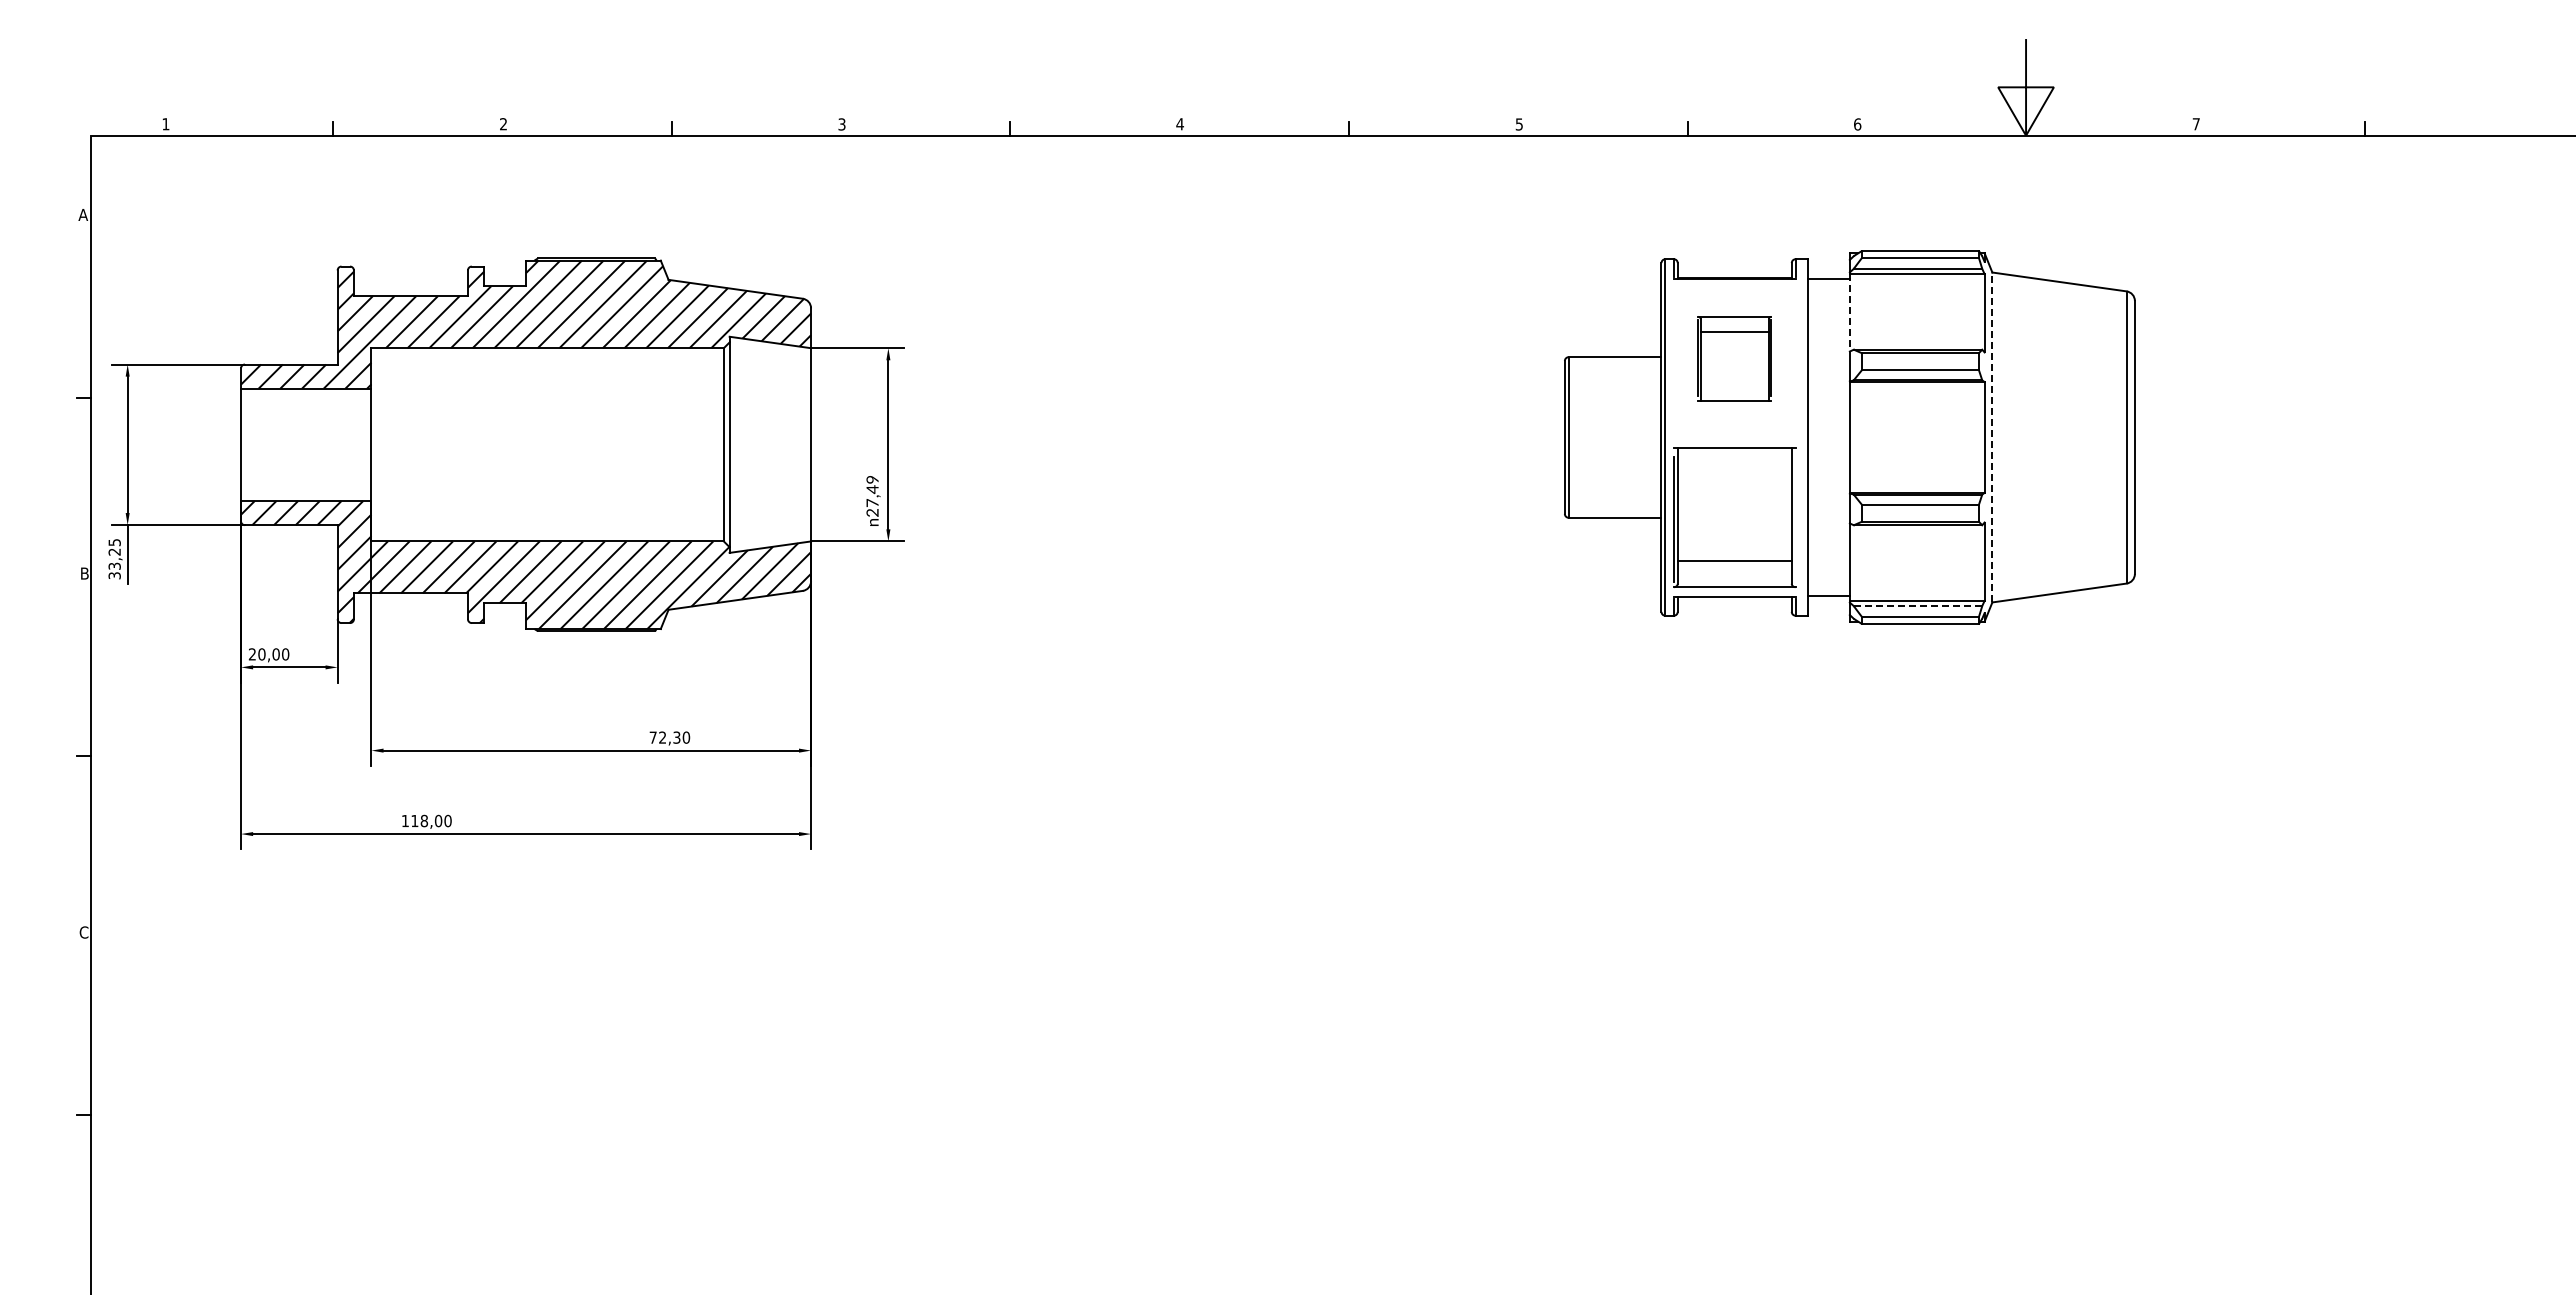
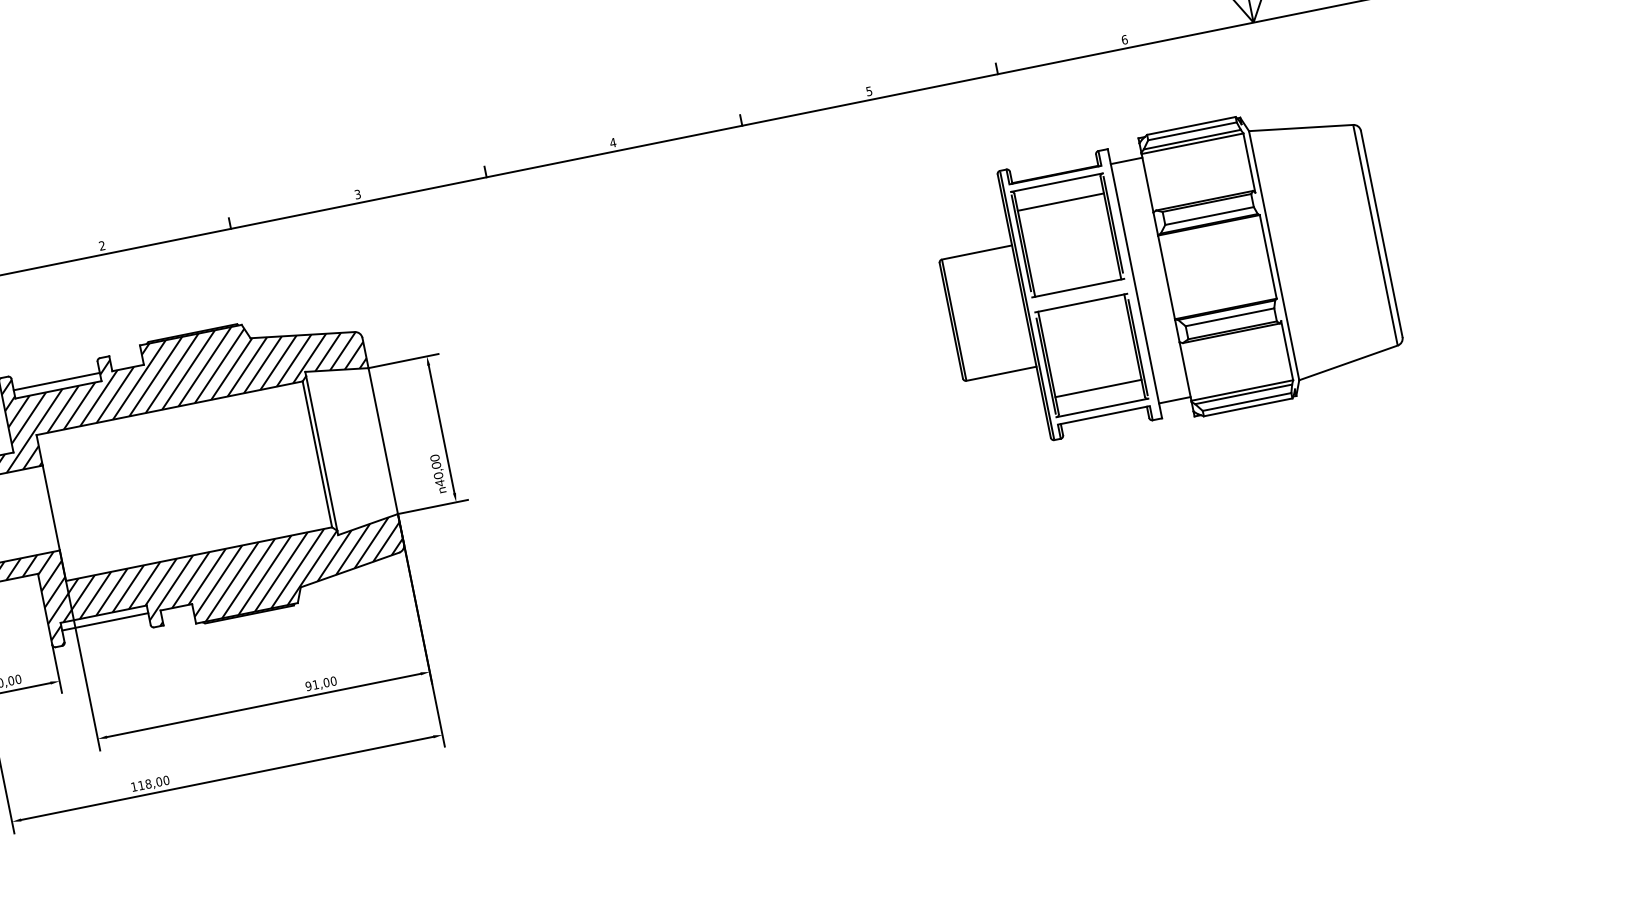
line: (410, 285) -> (56, 381), added
line: (1849, 312) -> (1147, 183), dashed -> solid
part: (1734, 358) -> (1067, 235), size x1.67
line: (1992, 437) -> (1274, 255), dashed -> solid
text: (872, 496) -> (437, 470), 27,49 -> 40,00
line: (1795, 519) -> (1137, 347), added
line: (410, 603) -> (104, 621), added
line: (1917, 606) -> (1243, 394), dashed -> solid
text: (664, 737) -> (317, 684), 72,30 -> 91,00

